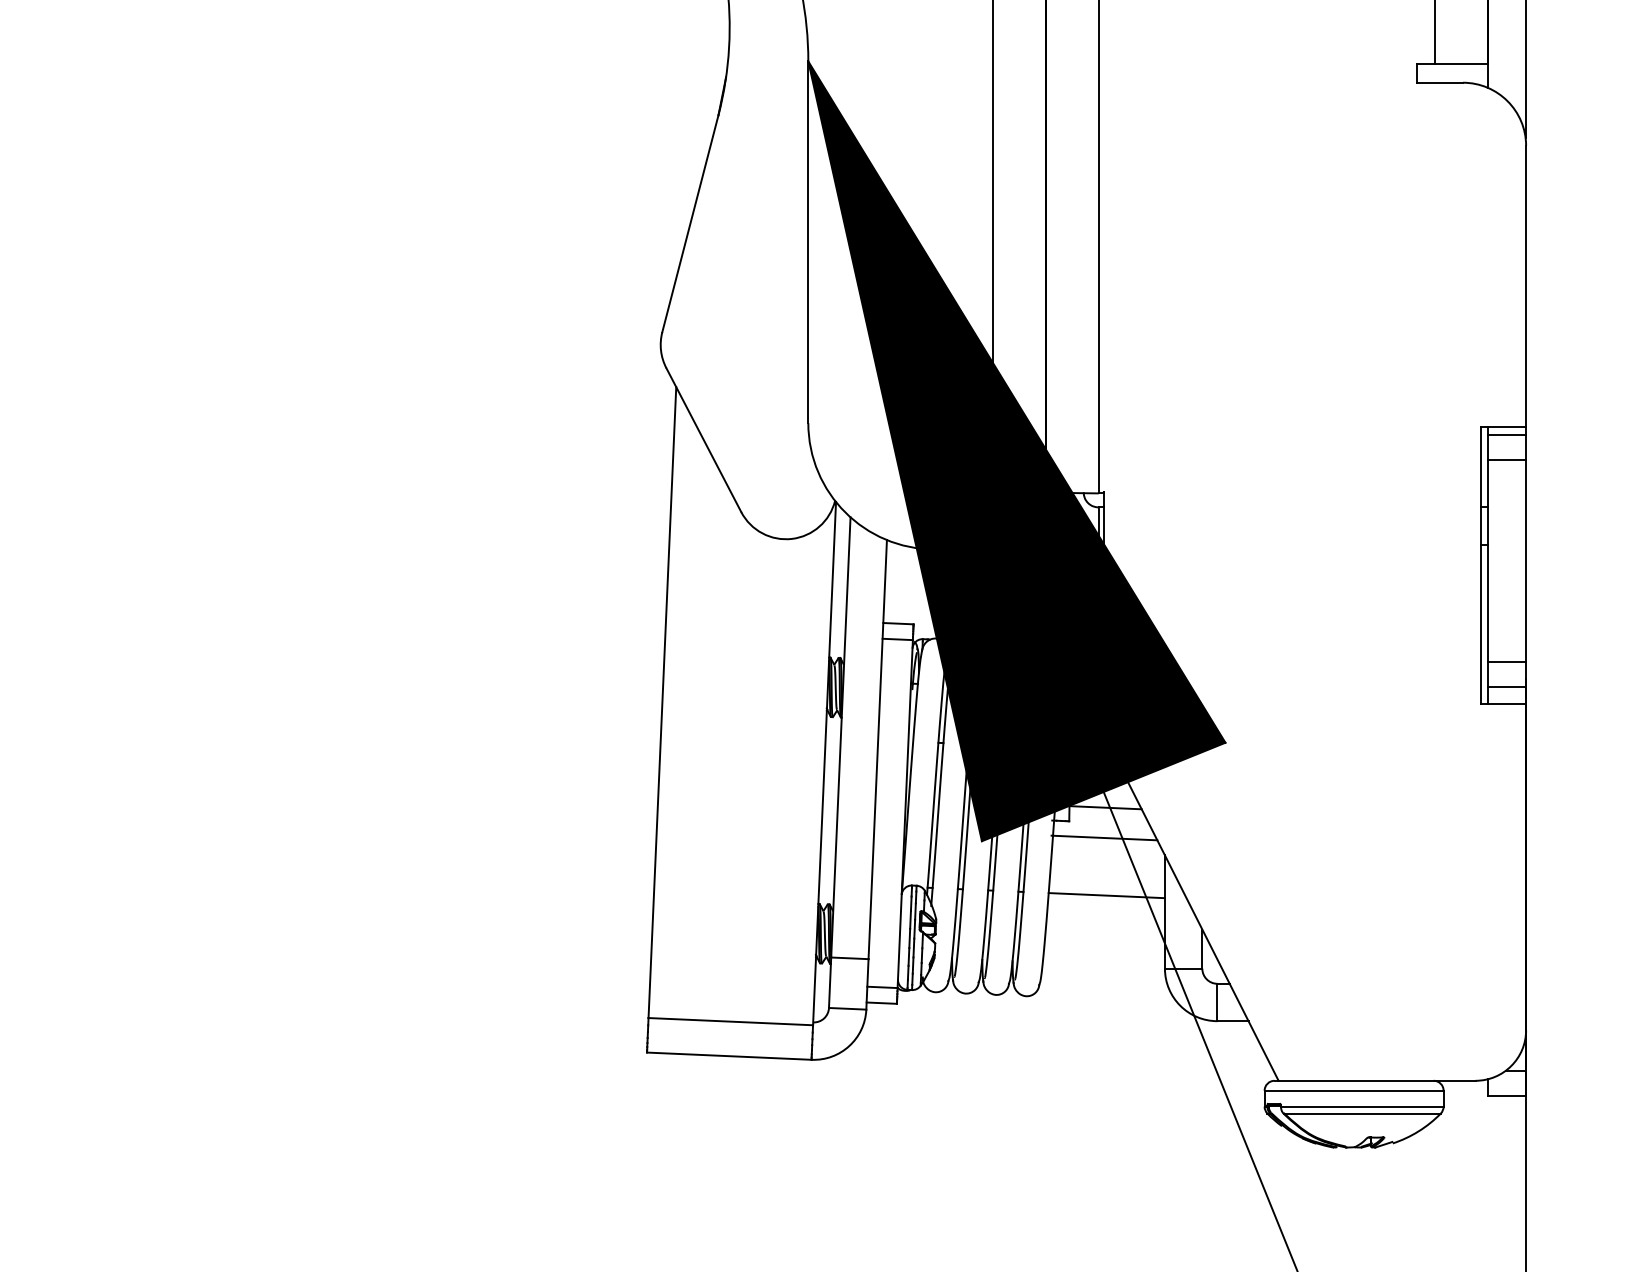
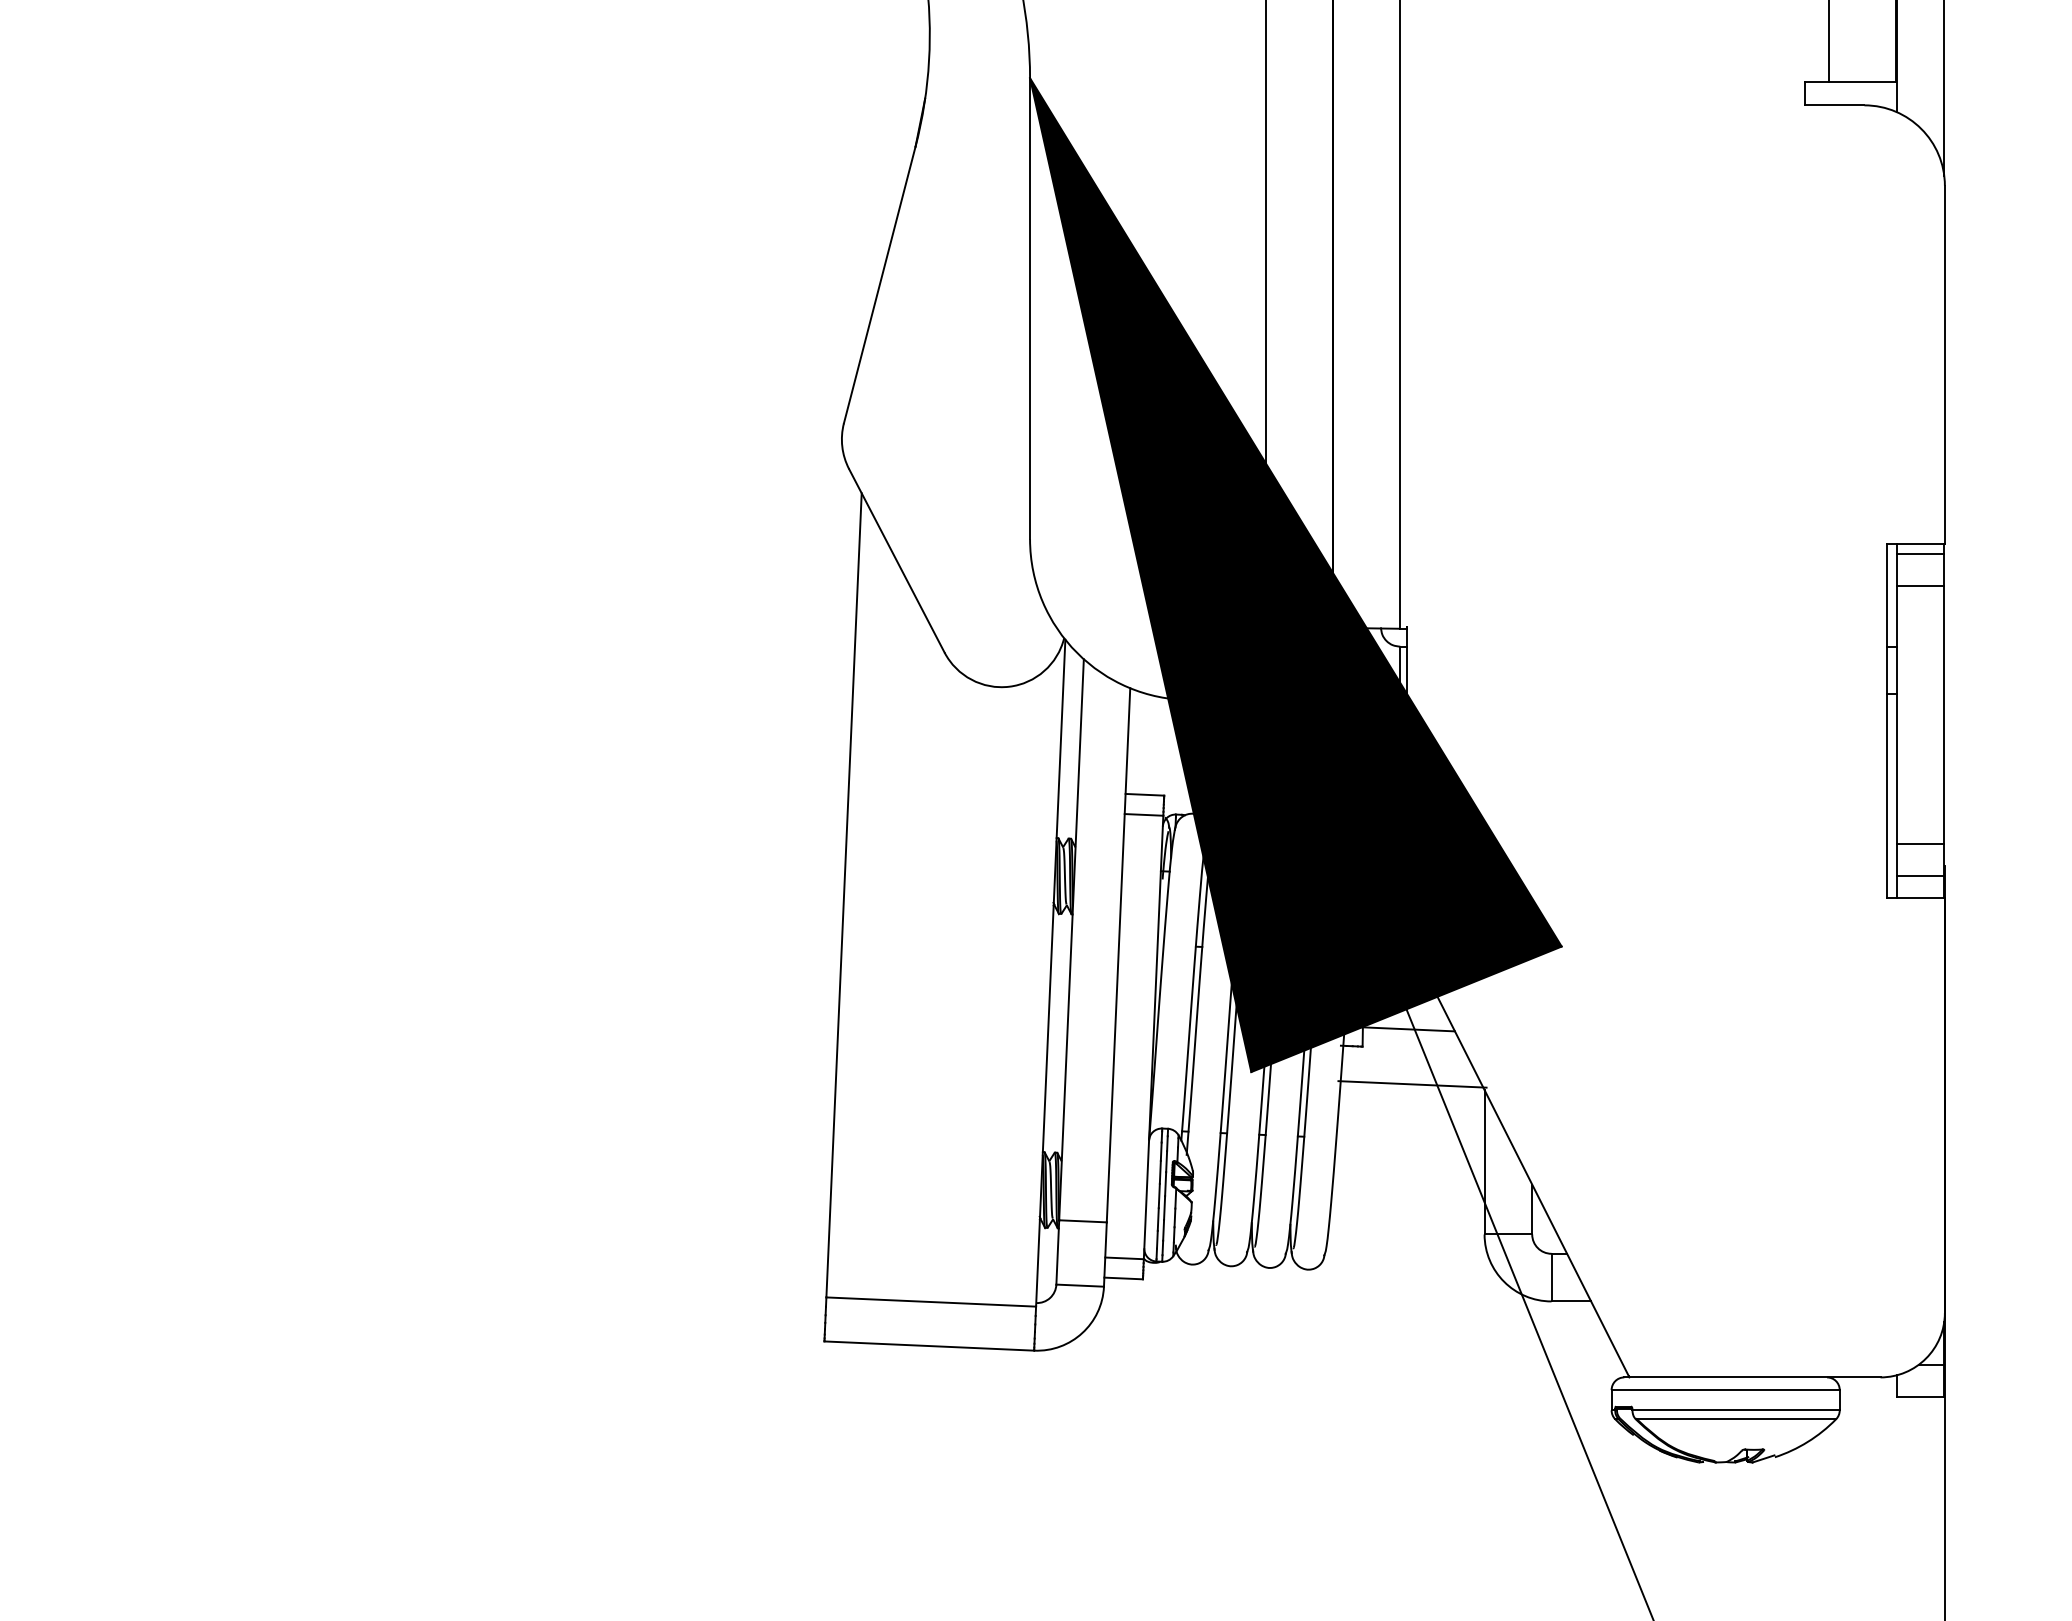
line: (1104, 837) -> (1407, 1067), removed
line: (1106, 895) -> (1412, 1084), moved

